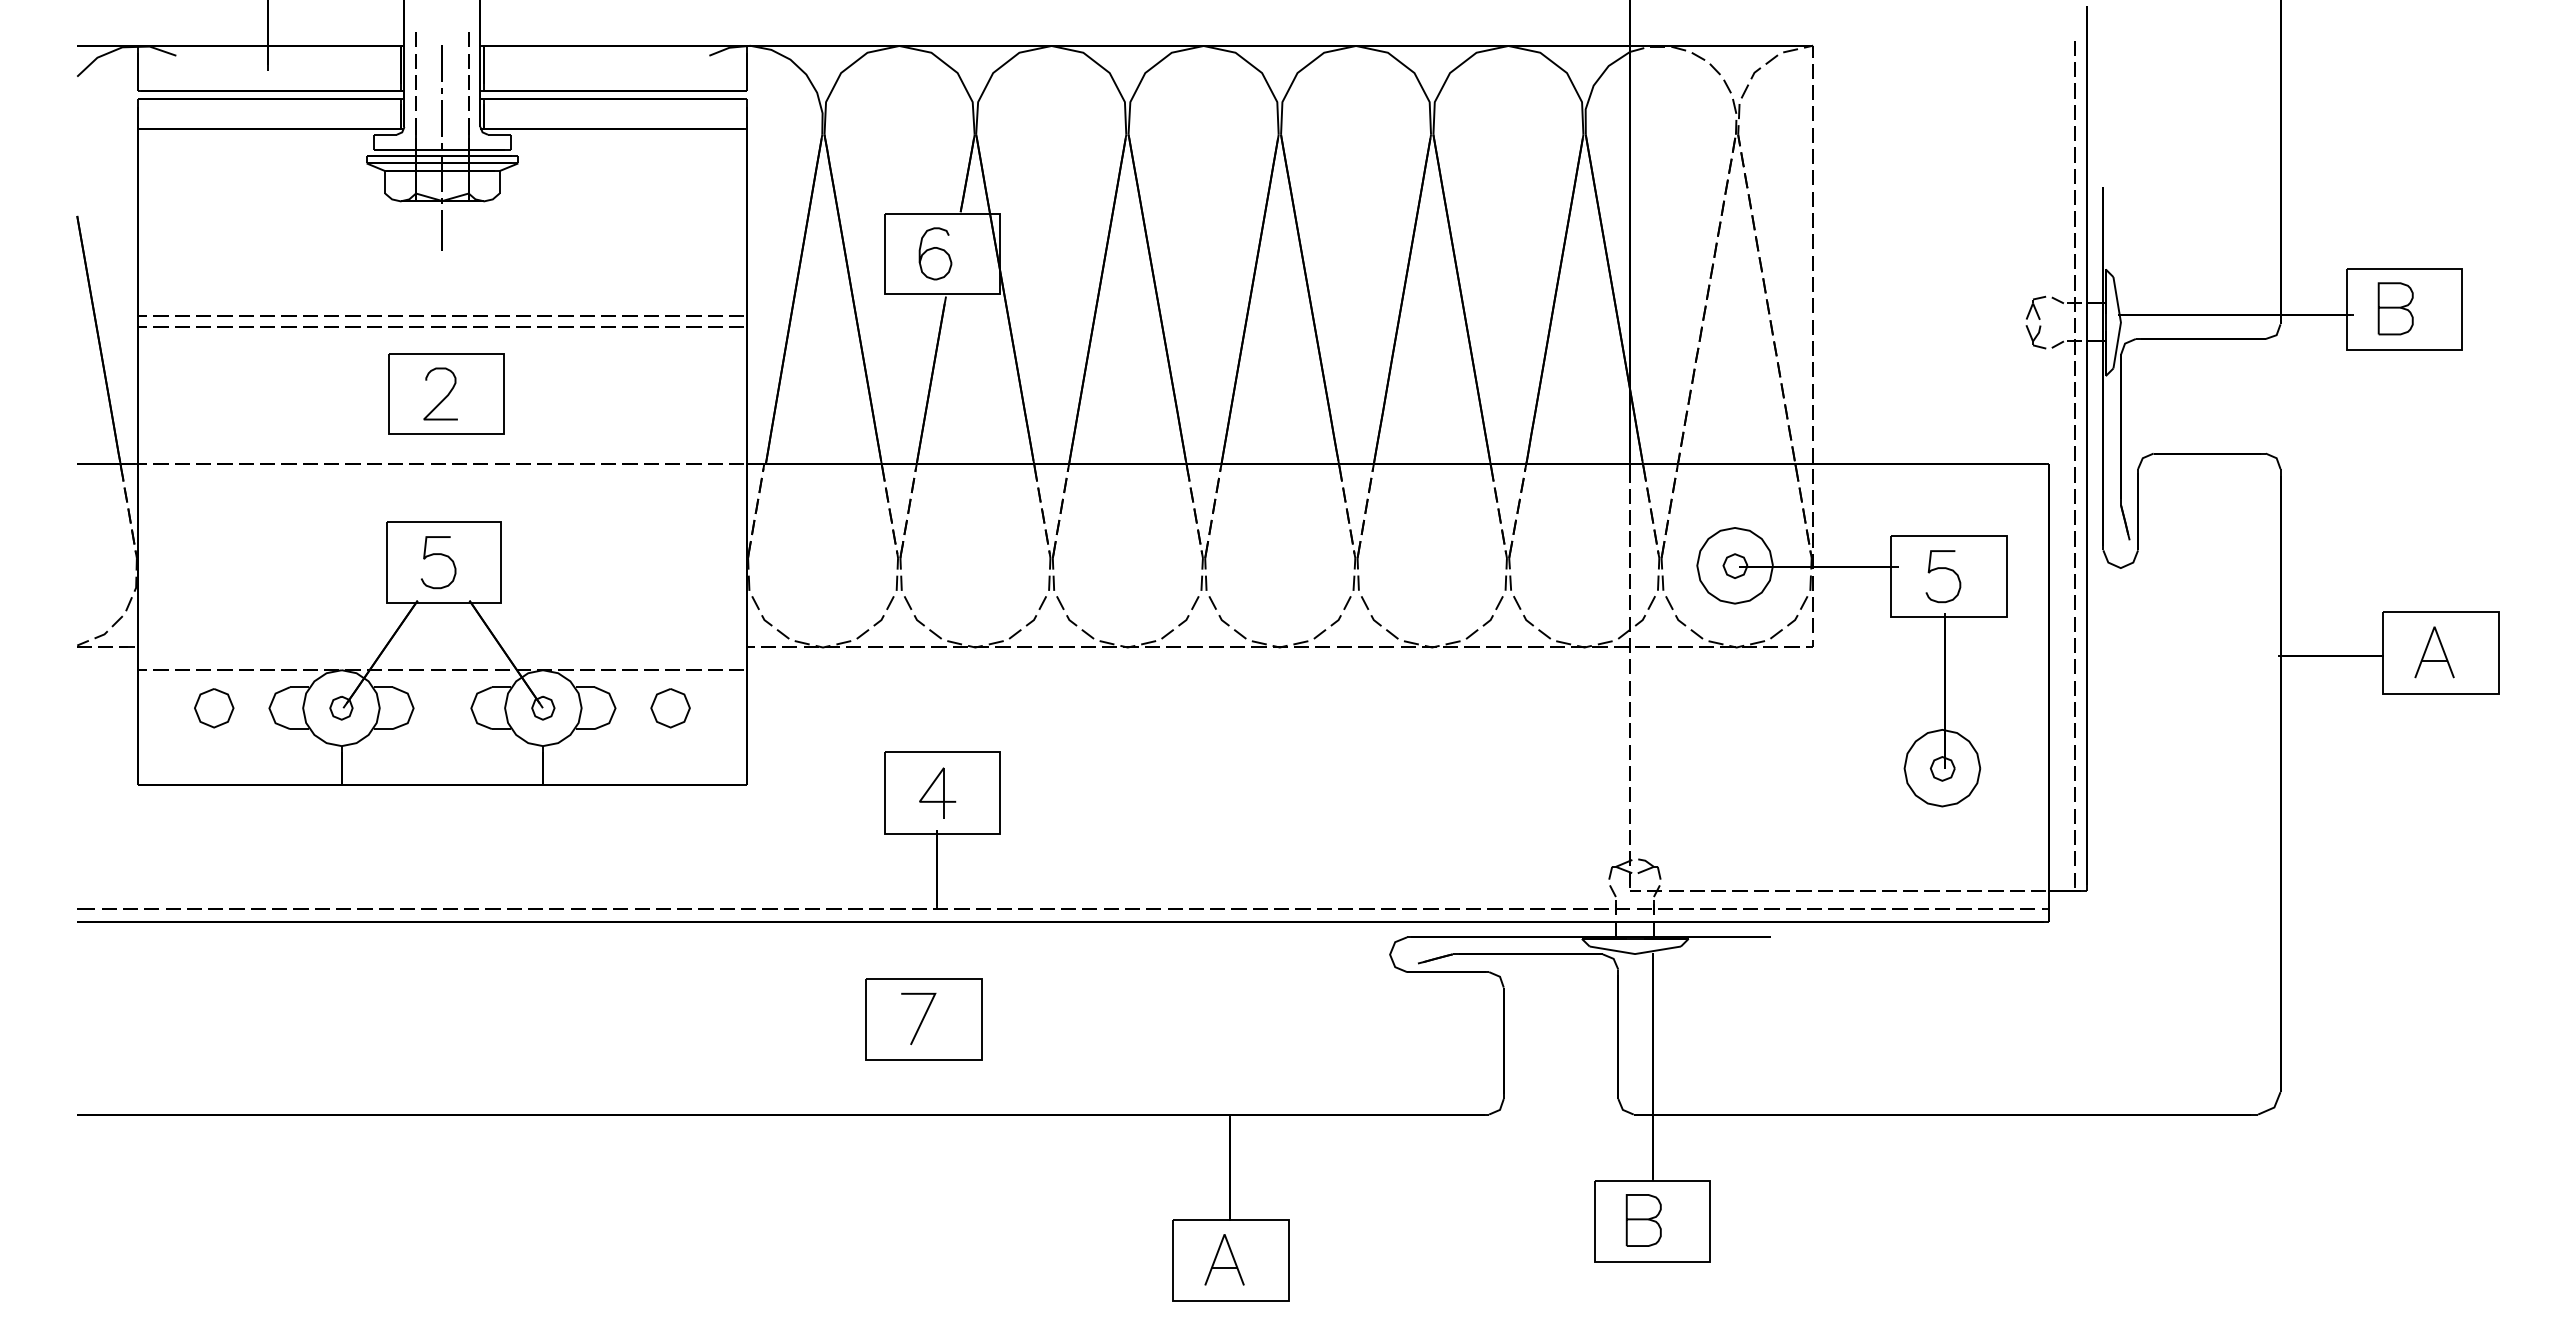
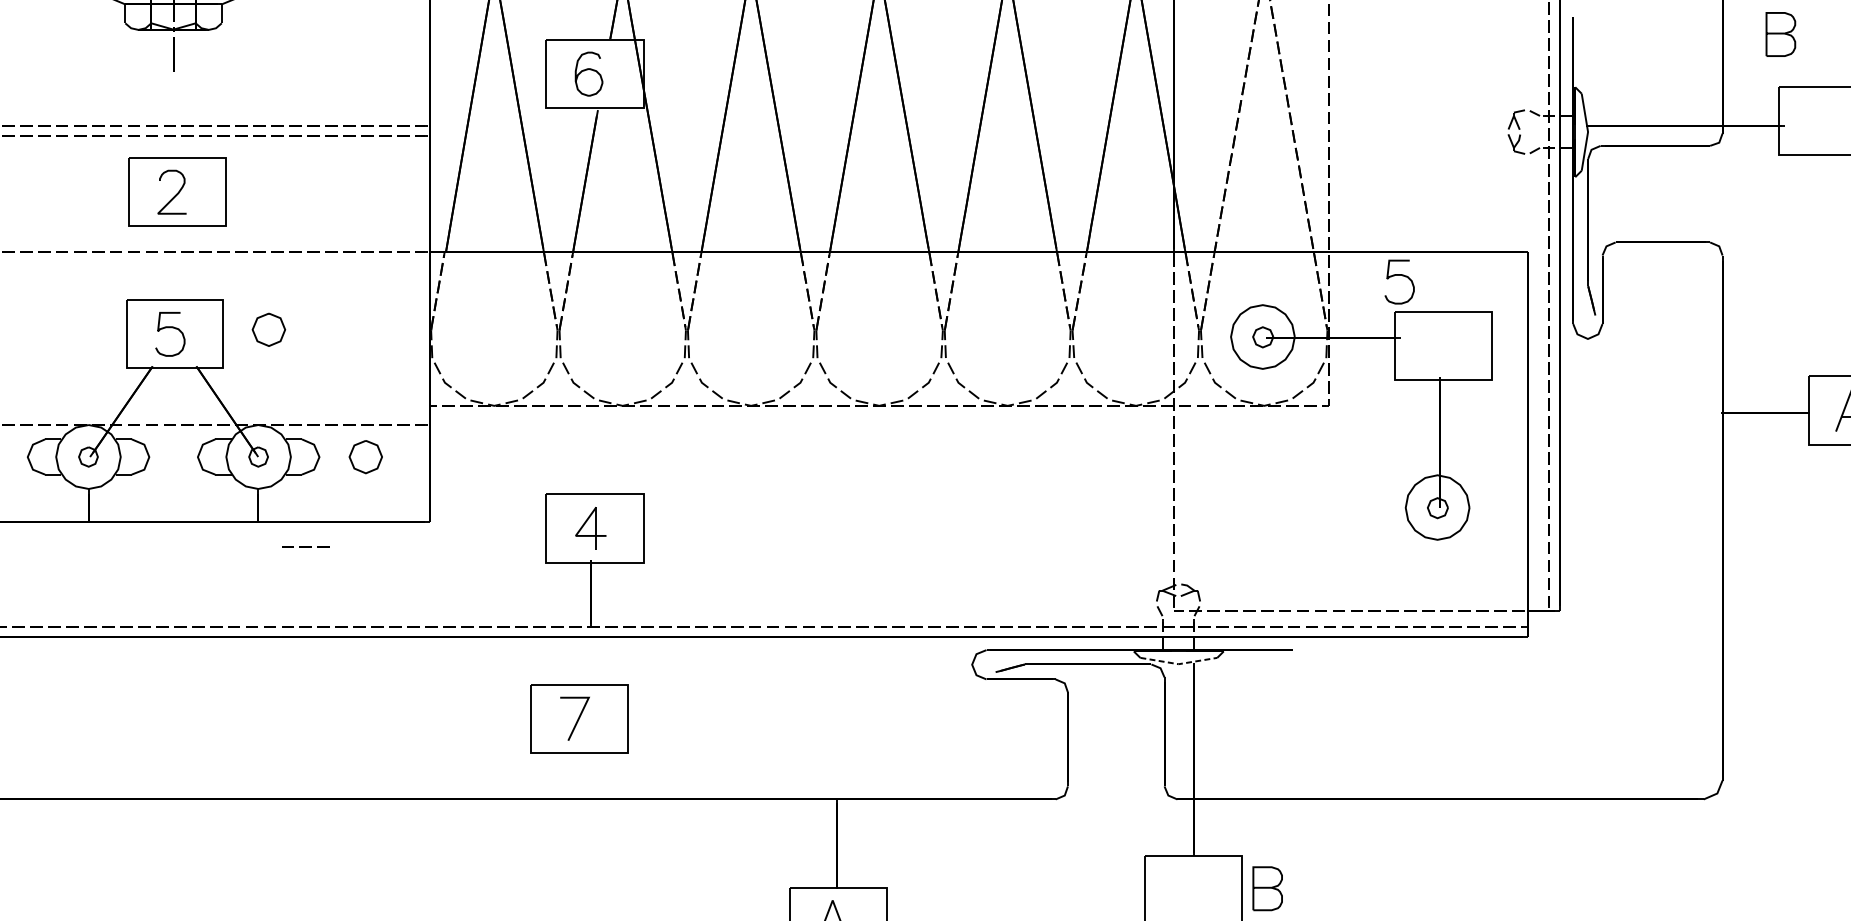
part: (2395, 308) -> (1780, 34), moved
part: (555, 557) -> (268, 330), added
curve: (1945, 569) -> (1401, 276), moved
line: (599, 814) -> (305, 546), added
line: (1635, 954) -> (1178, 664), solid -> dashed
part: (1643, 1220) -> (1267, 888), moved

